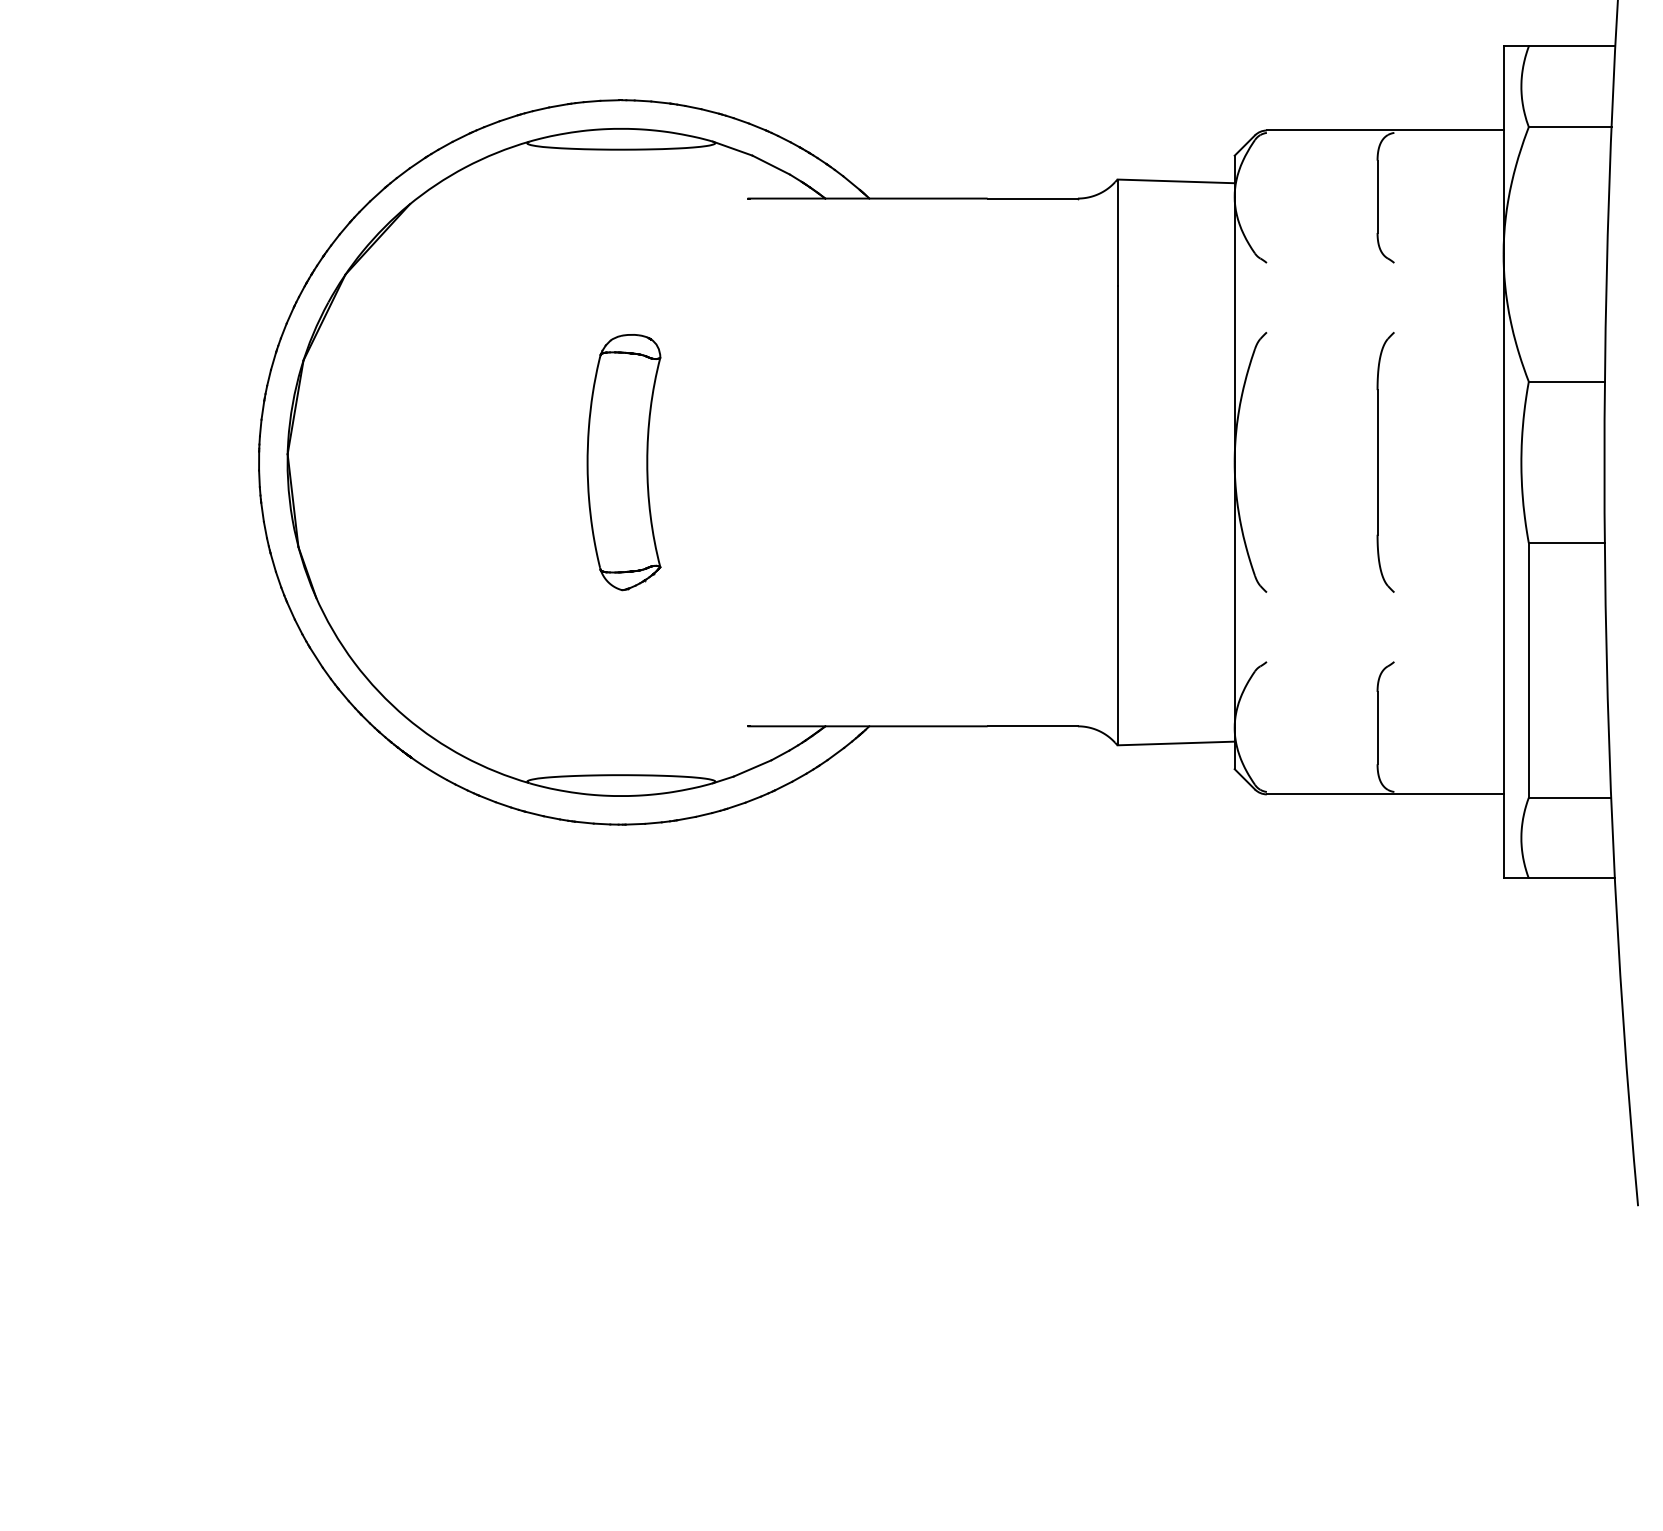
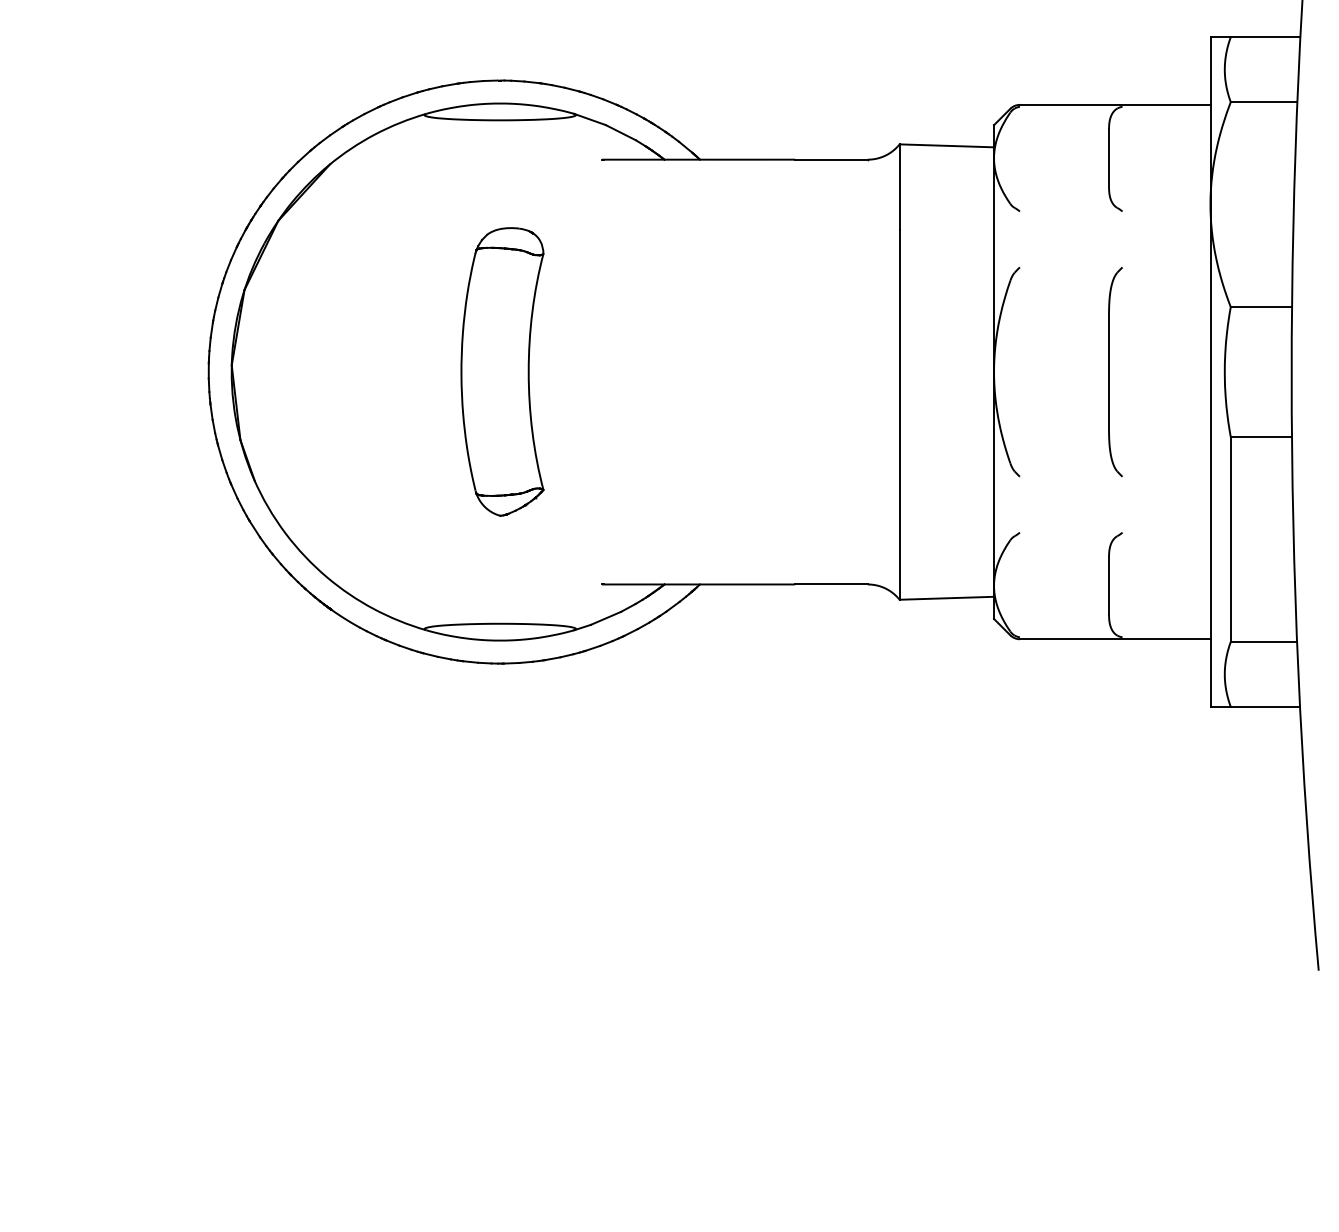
part: (623, 462) -> (502, 372), size x1.4

